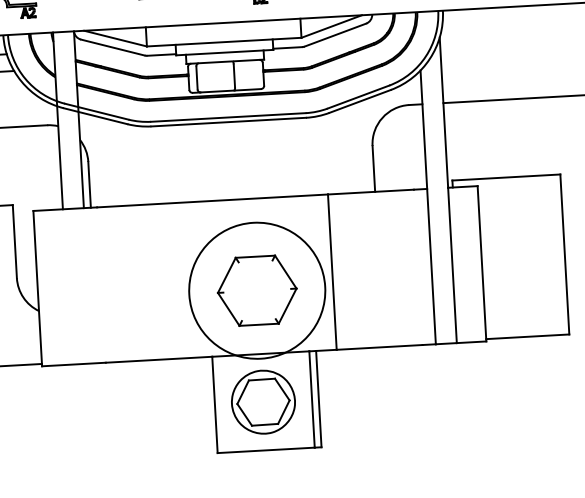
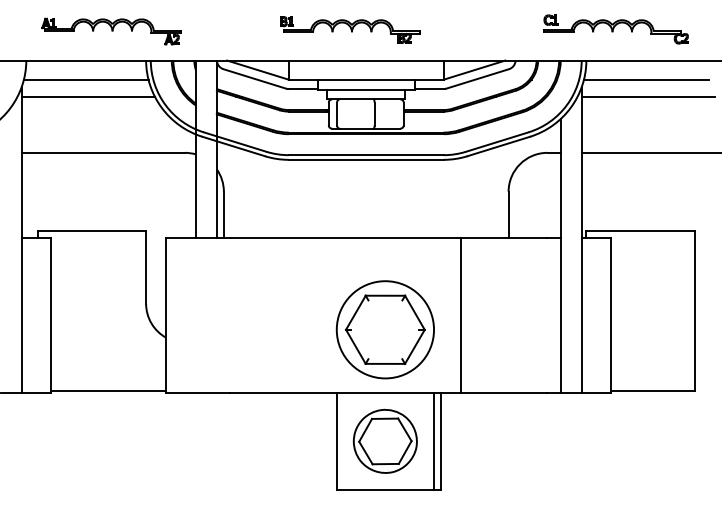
line: (502, 26) -> (645, 79), added
line: (506, 43) -> (648, 96), added
circle: (257, 290) -> (385, 329), size x0.71

